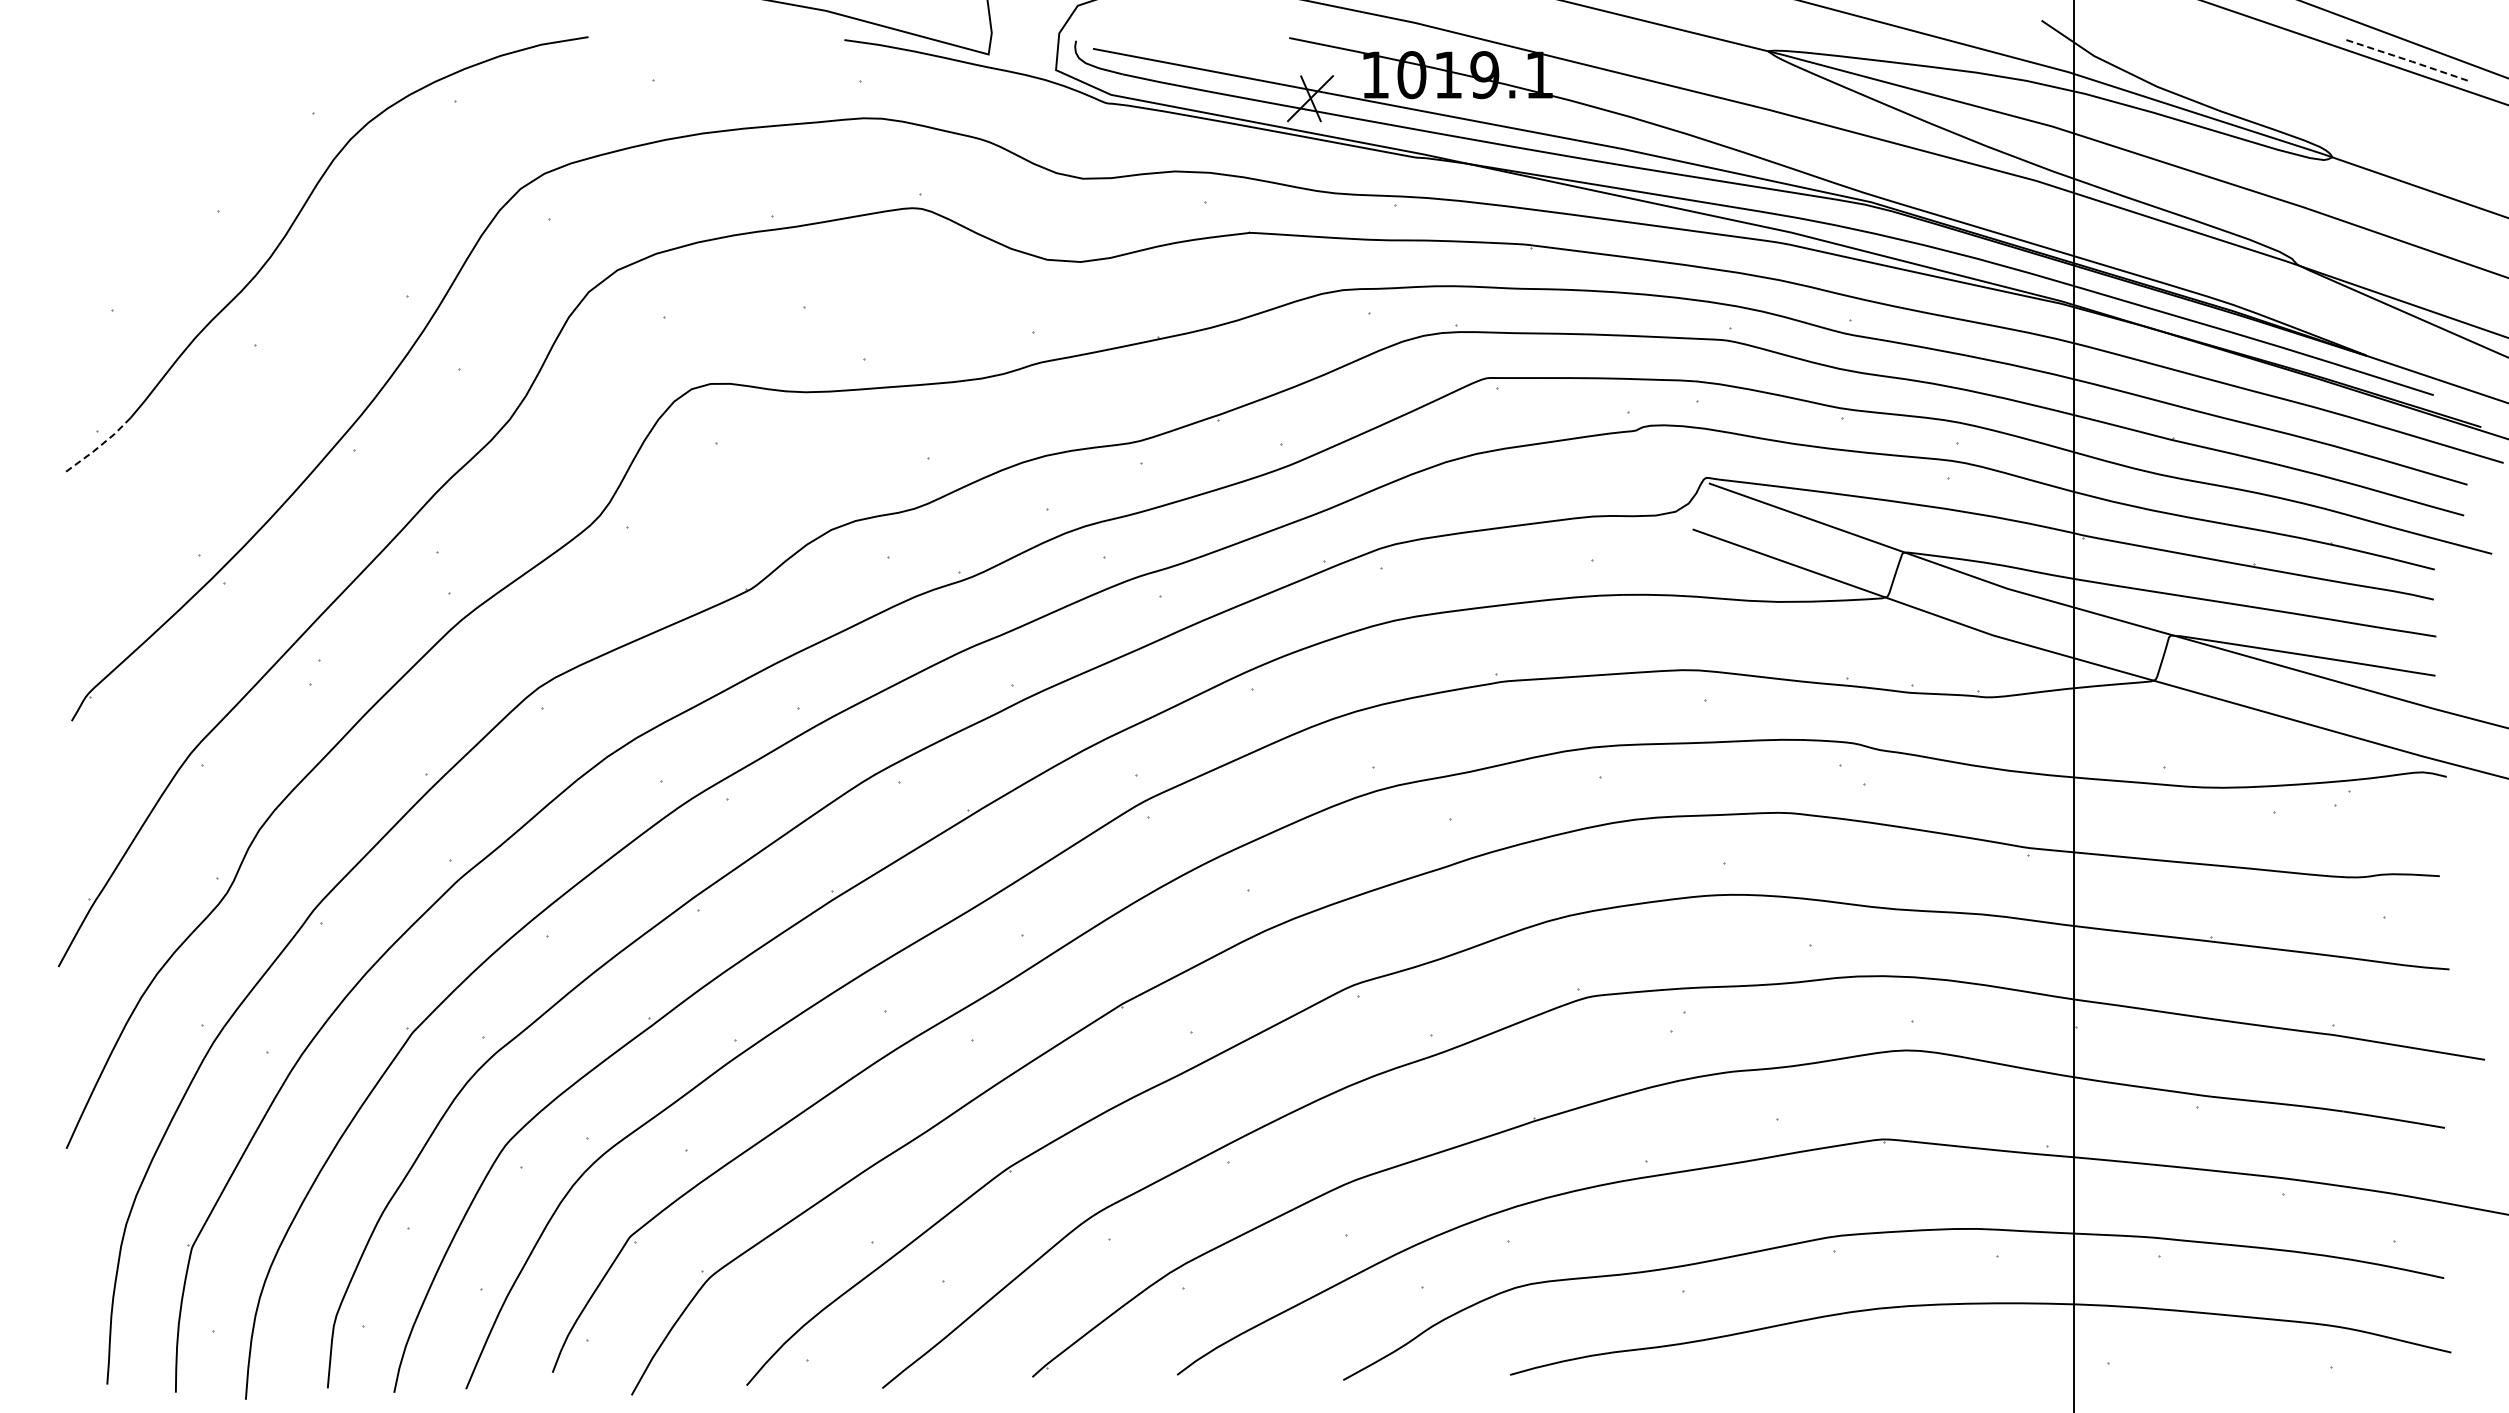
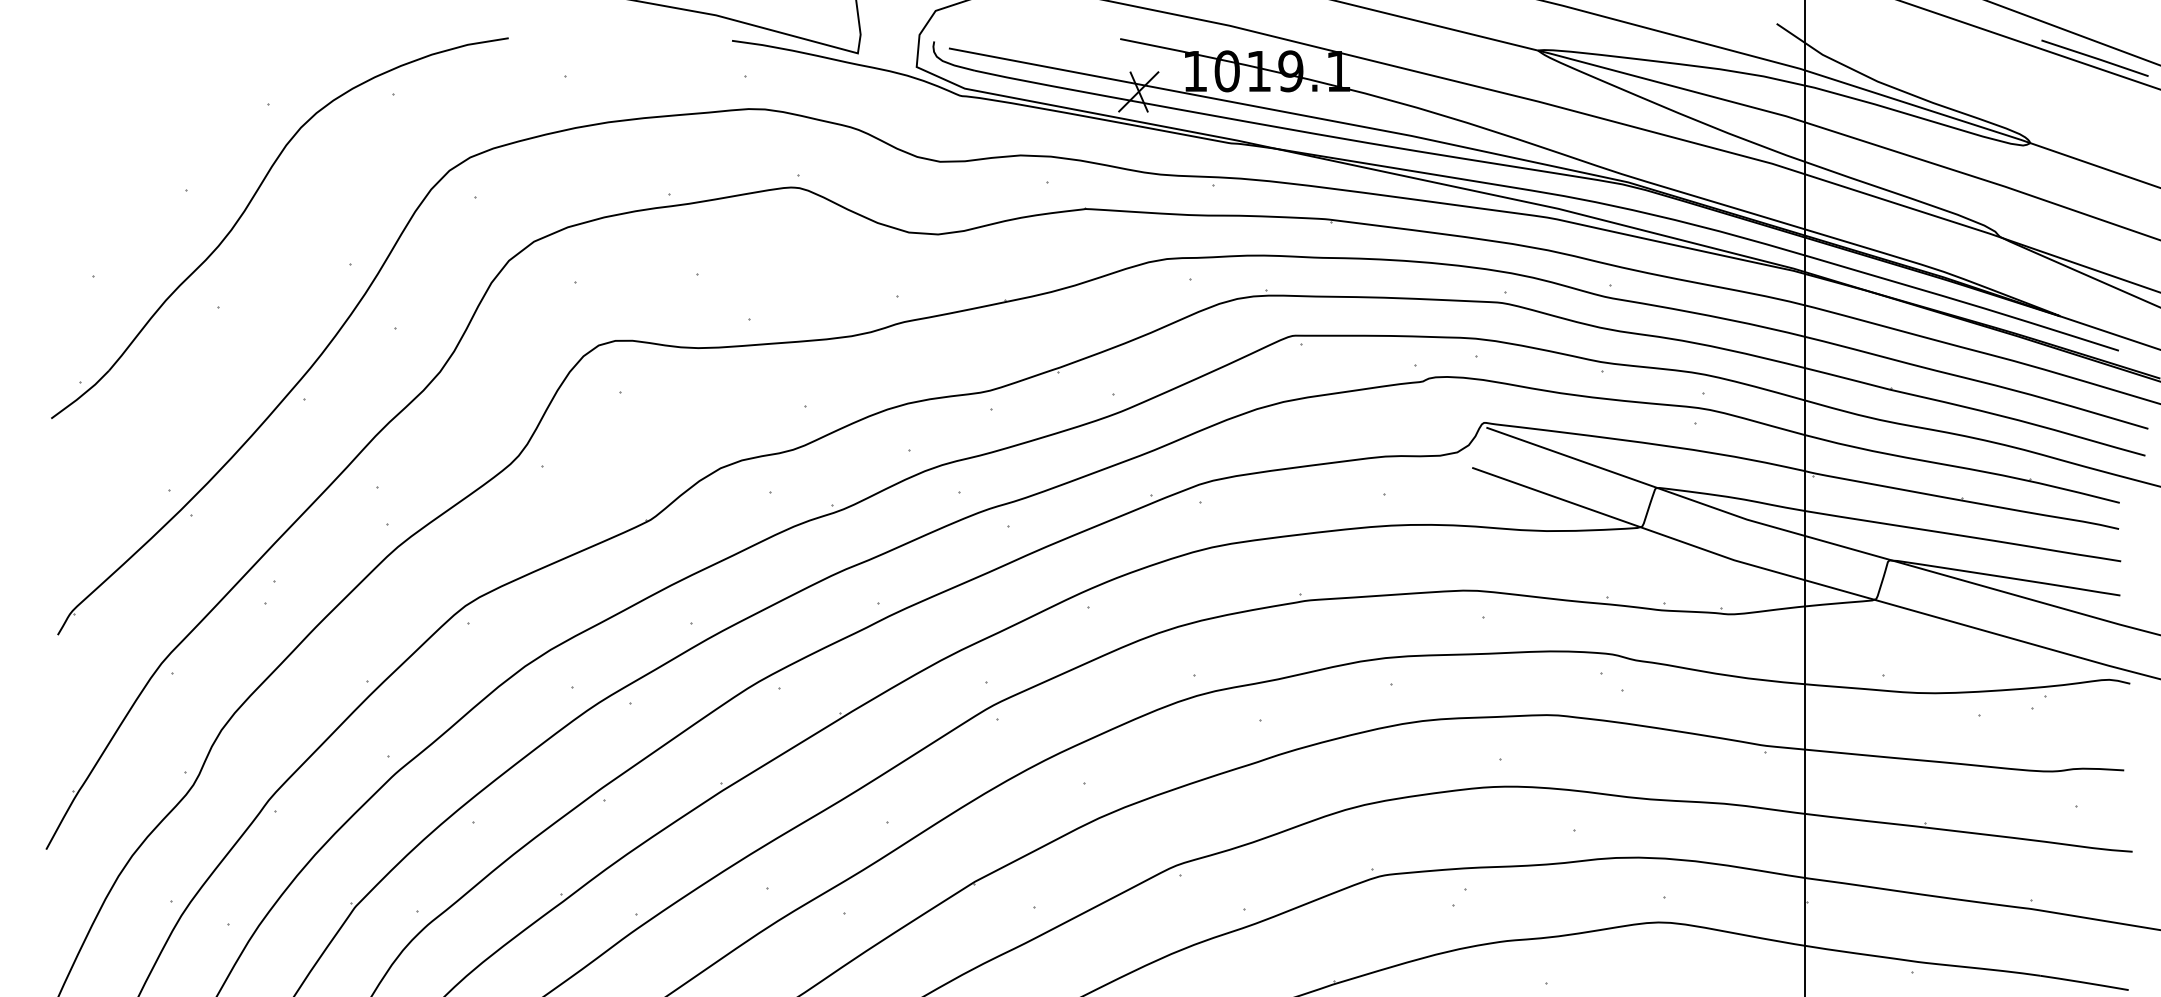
line: (2406, 59) -> (2095, 57), dashed -> solid
line: (98, 447) -> (81, 396), dashed -> solid

